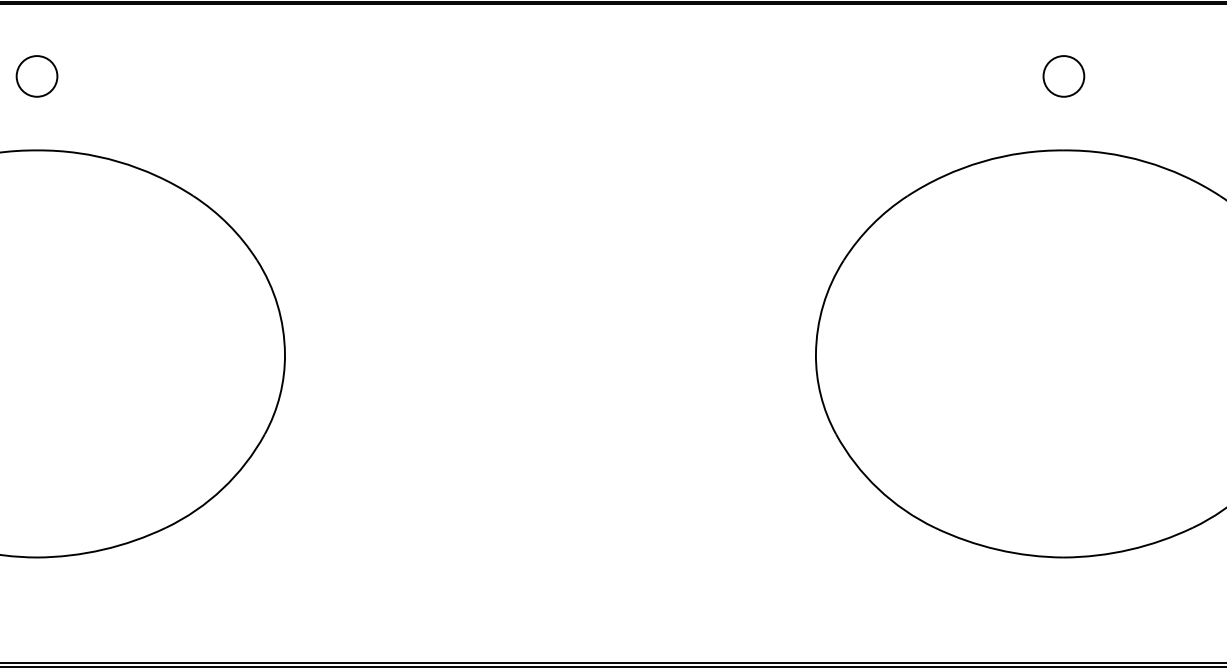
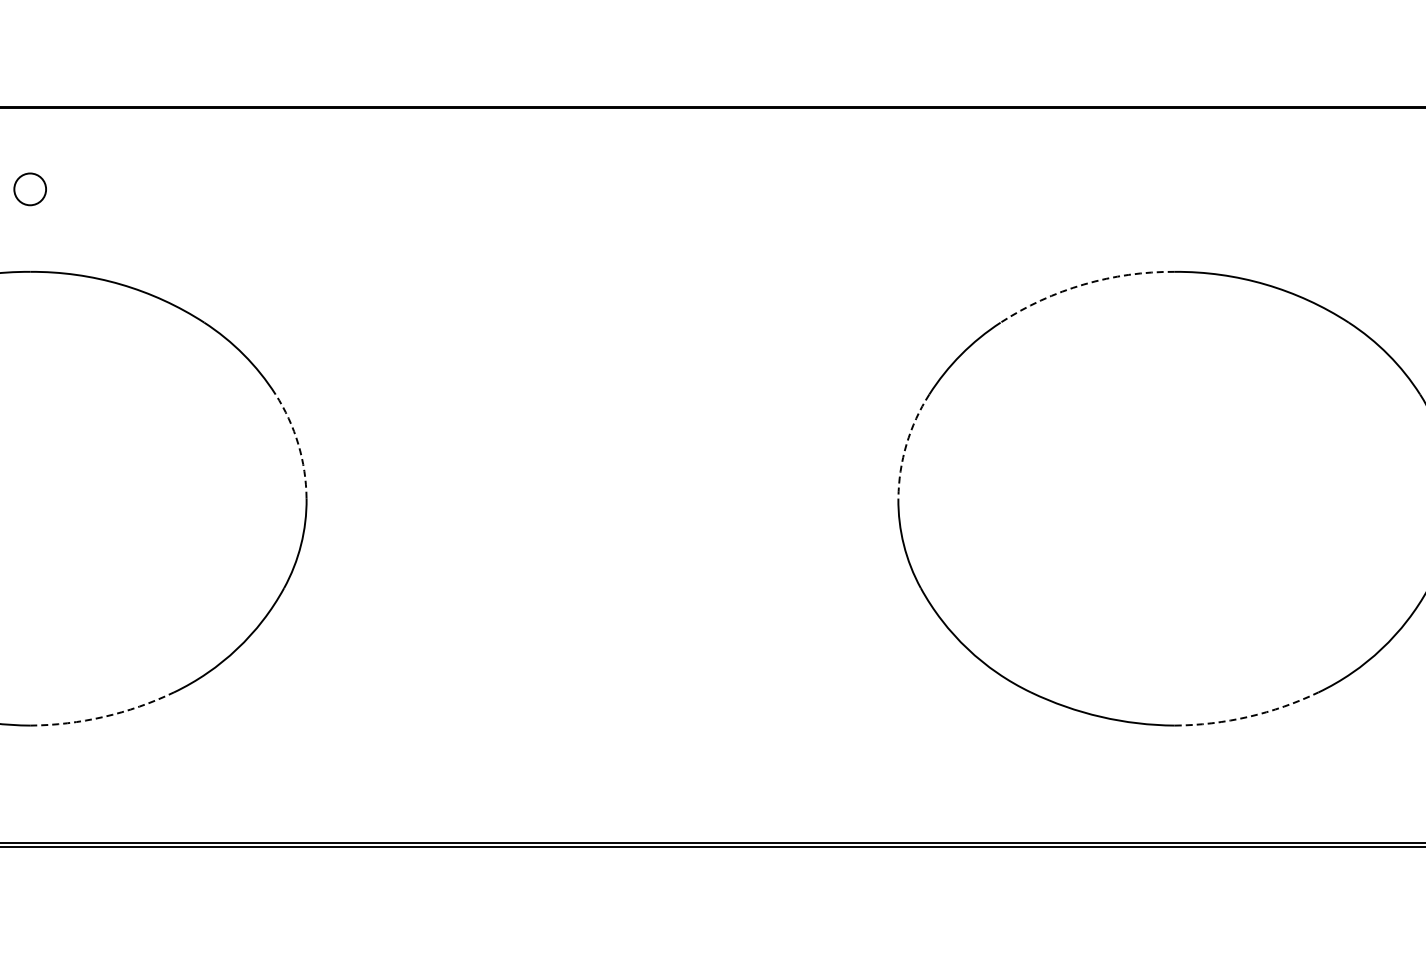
circle: (1063, 75) -> (1174, 188), removed
circle: (36, 76) -> (29, 189), size x0.7
arc: (982, 161) -> (1083, 284), solid -> dashed
arc: (277, 305) -> (298, 444), solid -> dashed
arc: (823, 305) -> (906, 444), solid -> dashed
arc: (102, 549) -> (103, 716), solid -> dashed
arc: (1130, 549) -> (1248, 716), solid -> dashed

